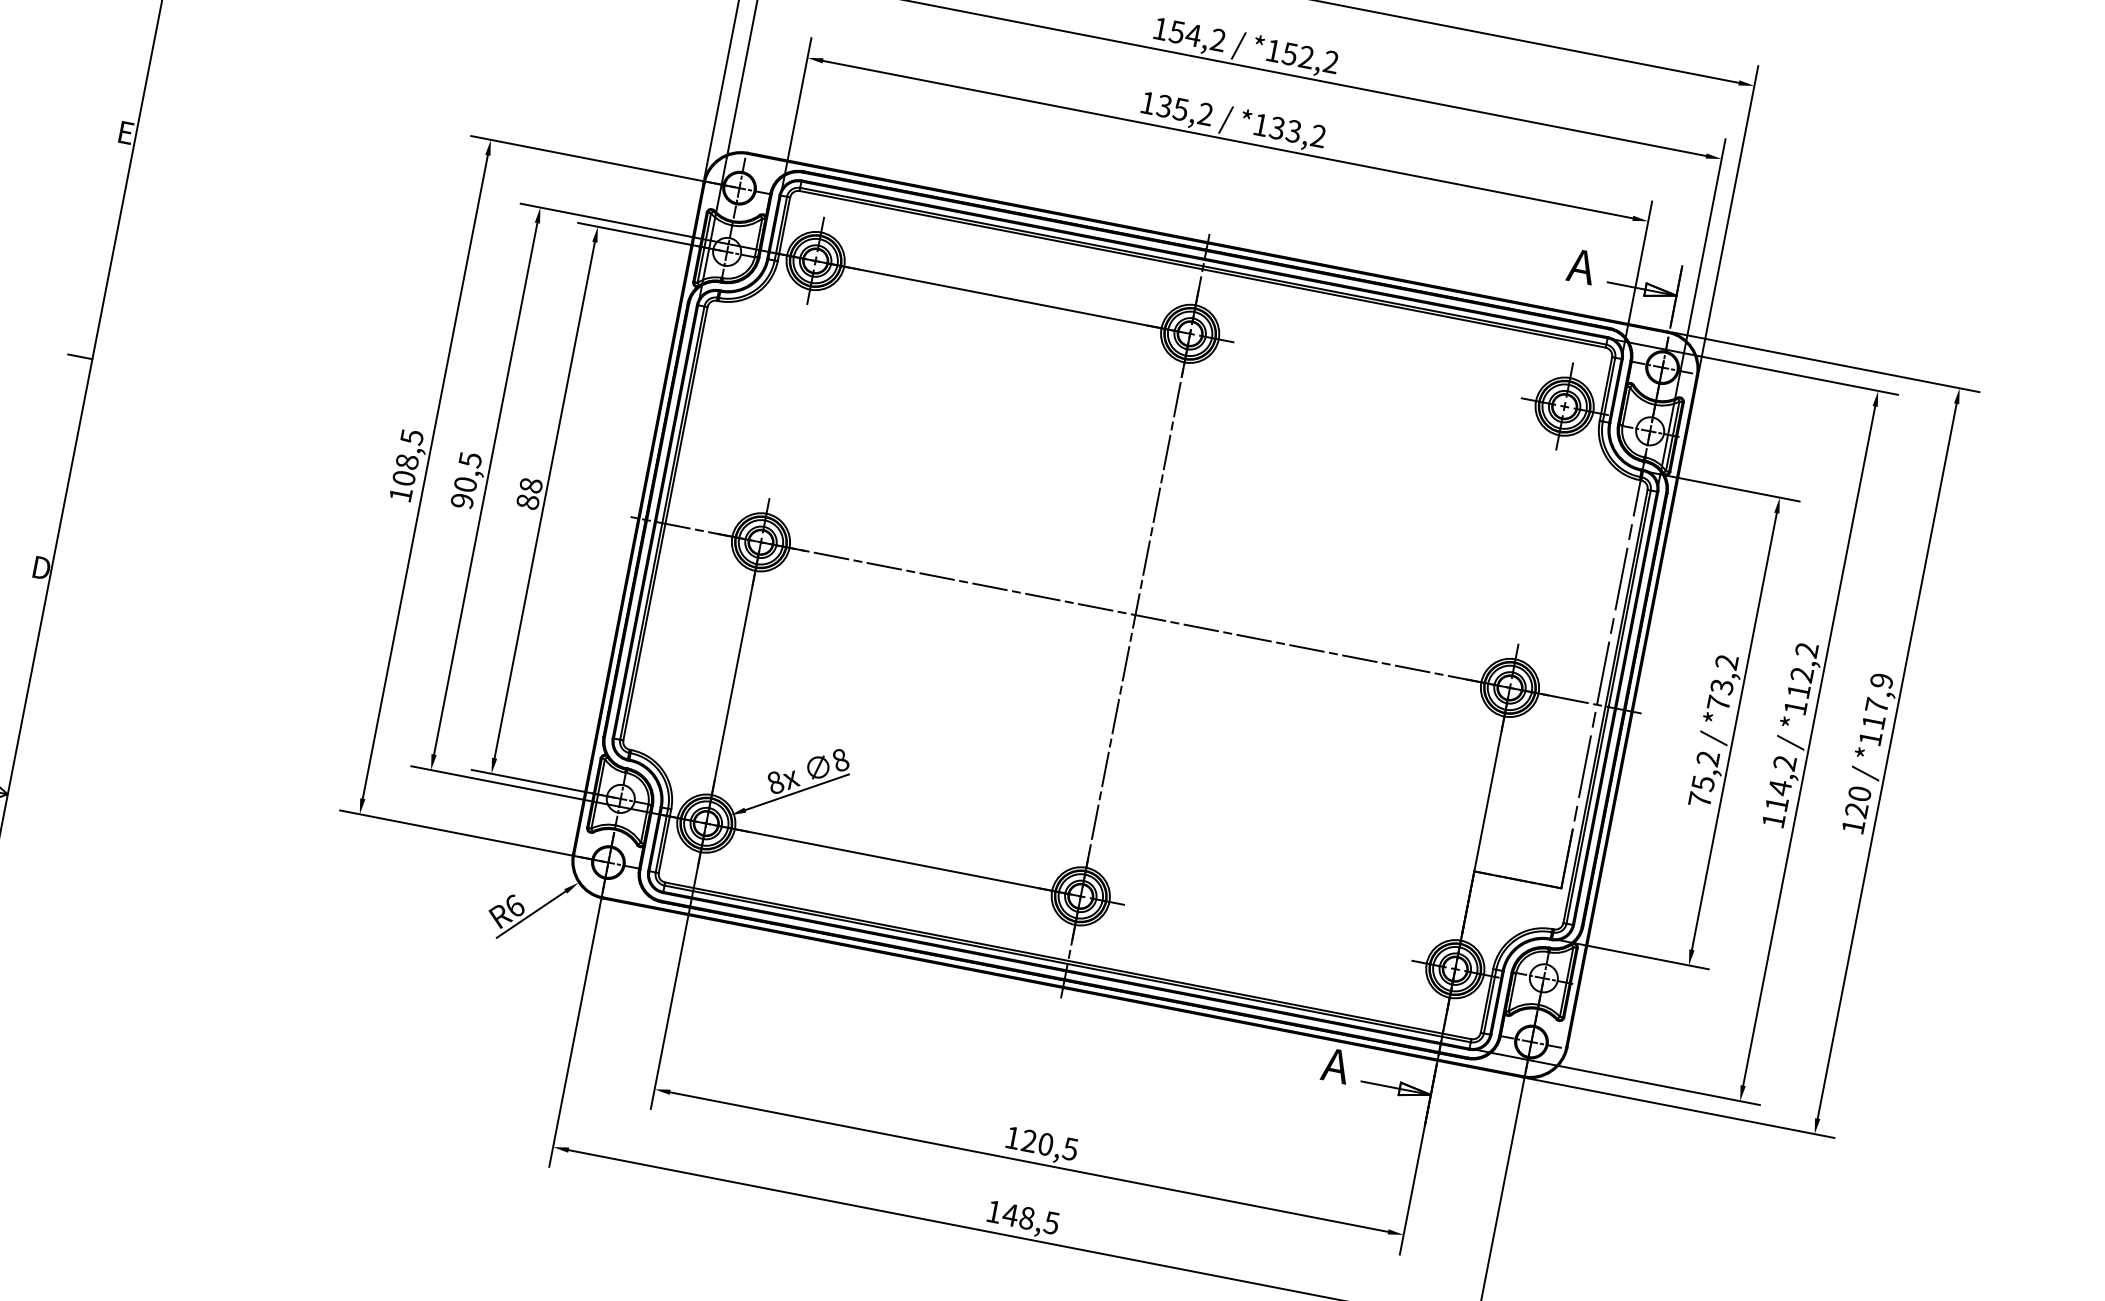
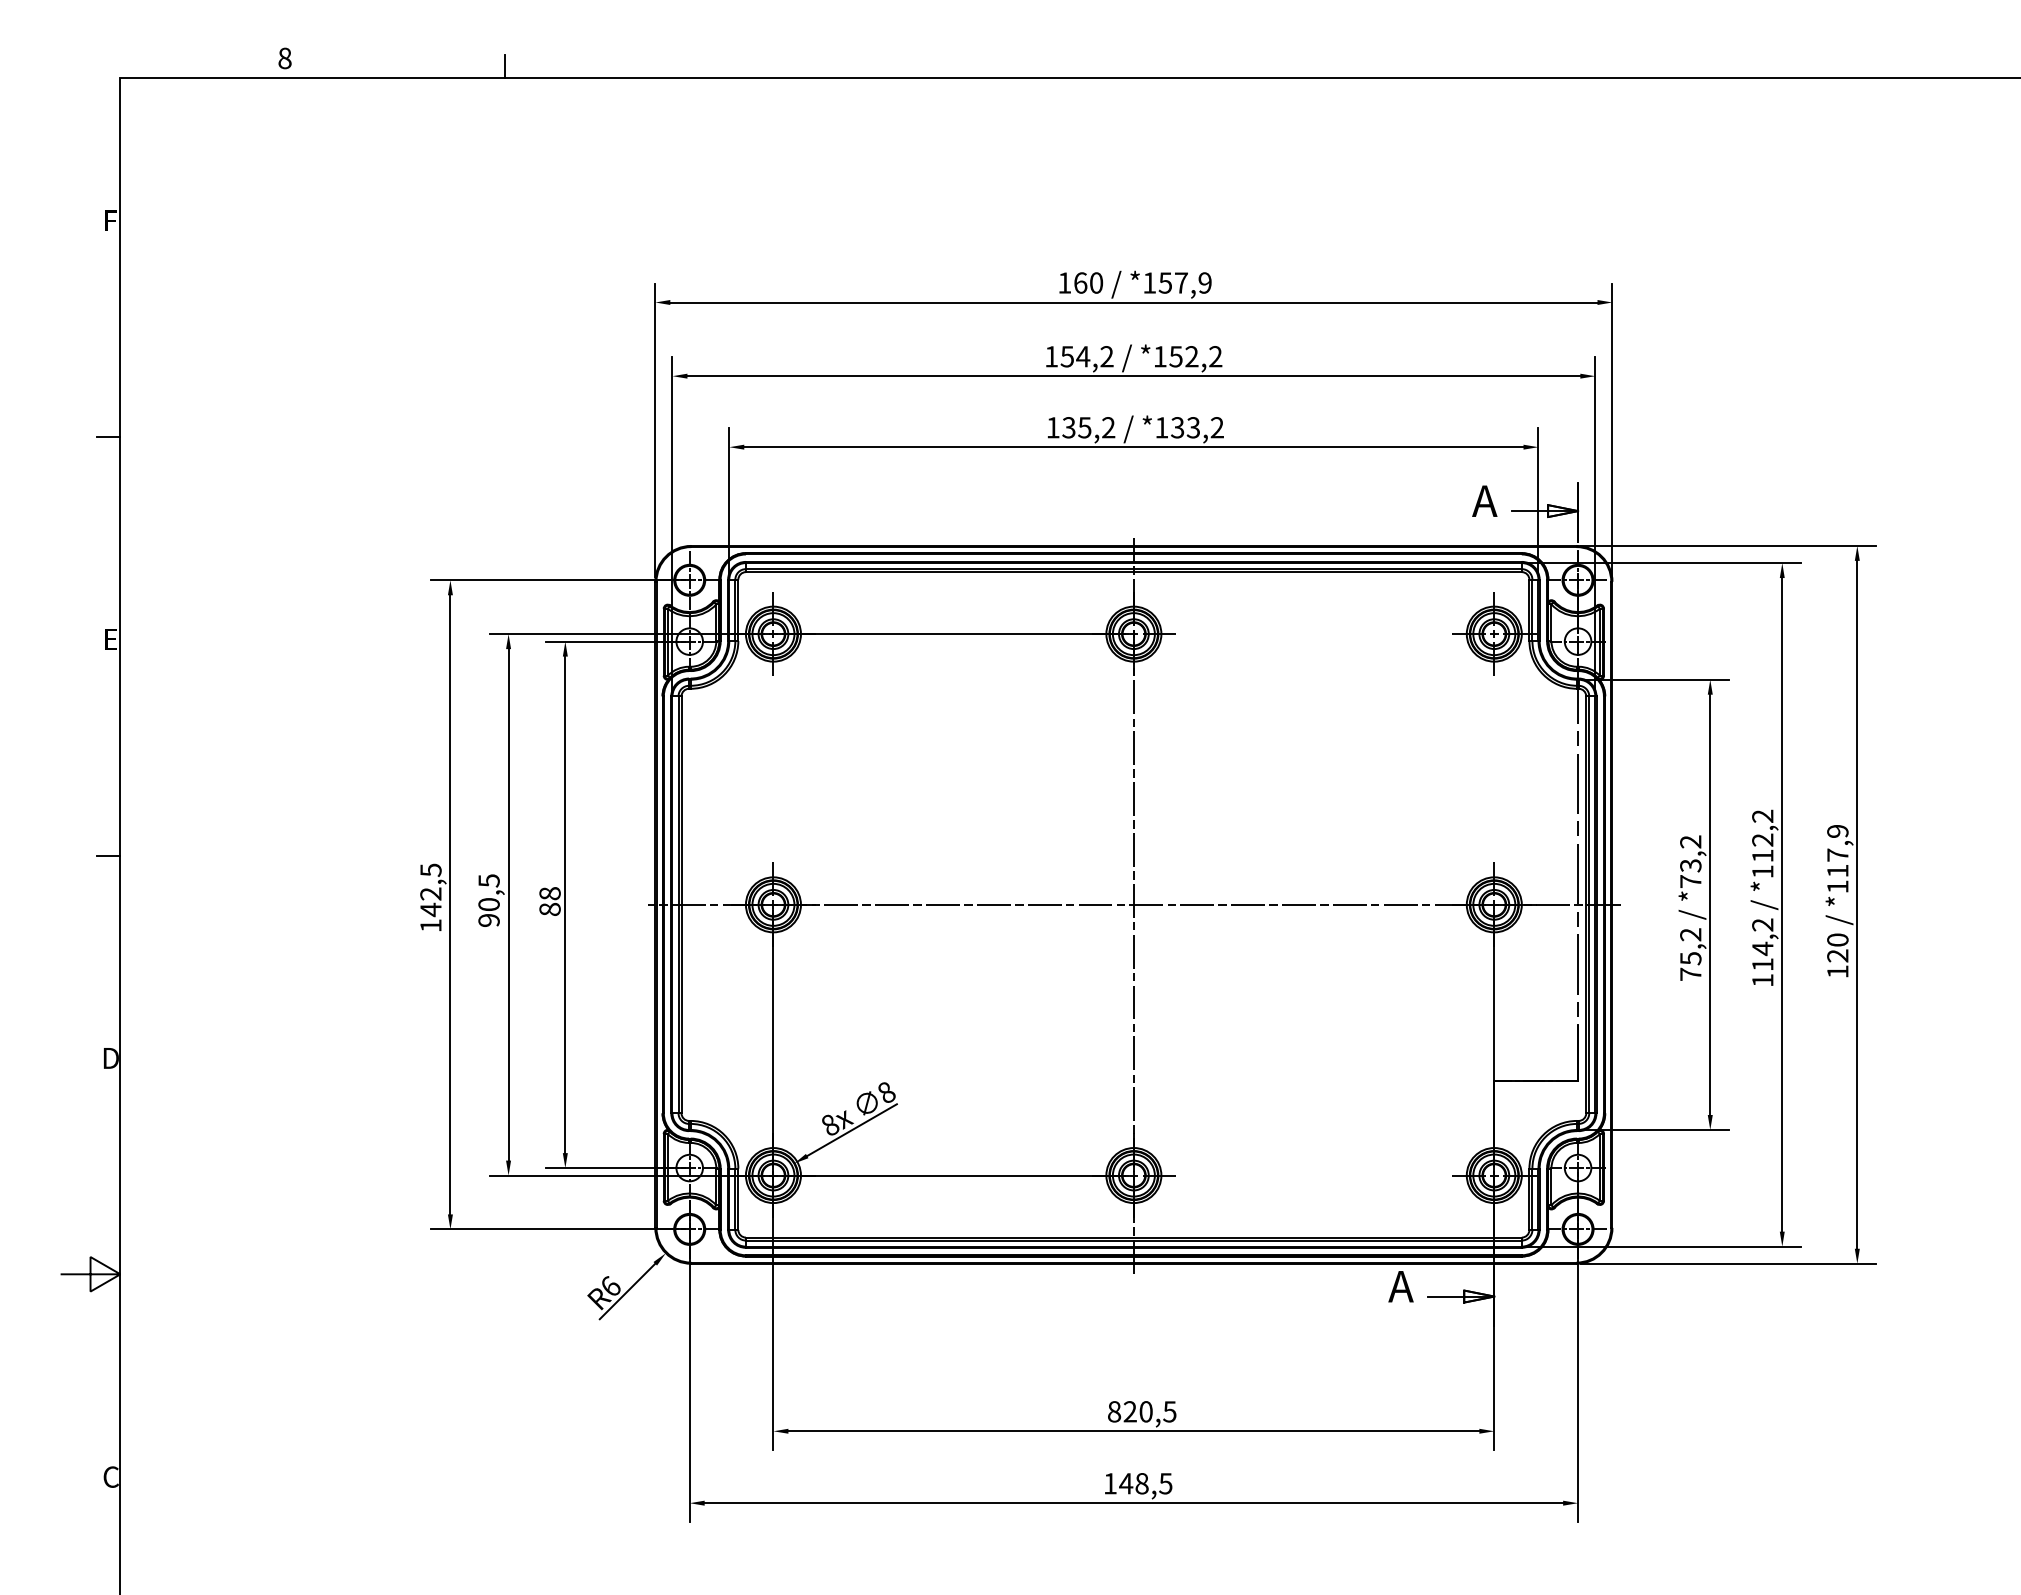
text: (405, 470) -> (430, 902), 108,5 -> 142,5
text: (1013, 1137) -> (1114, 1411), 120,5 -> 820,5

